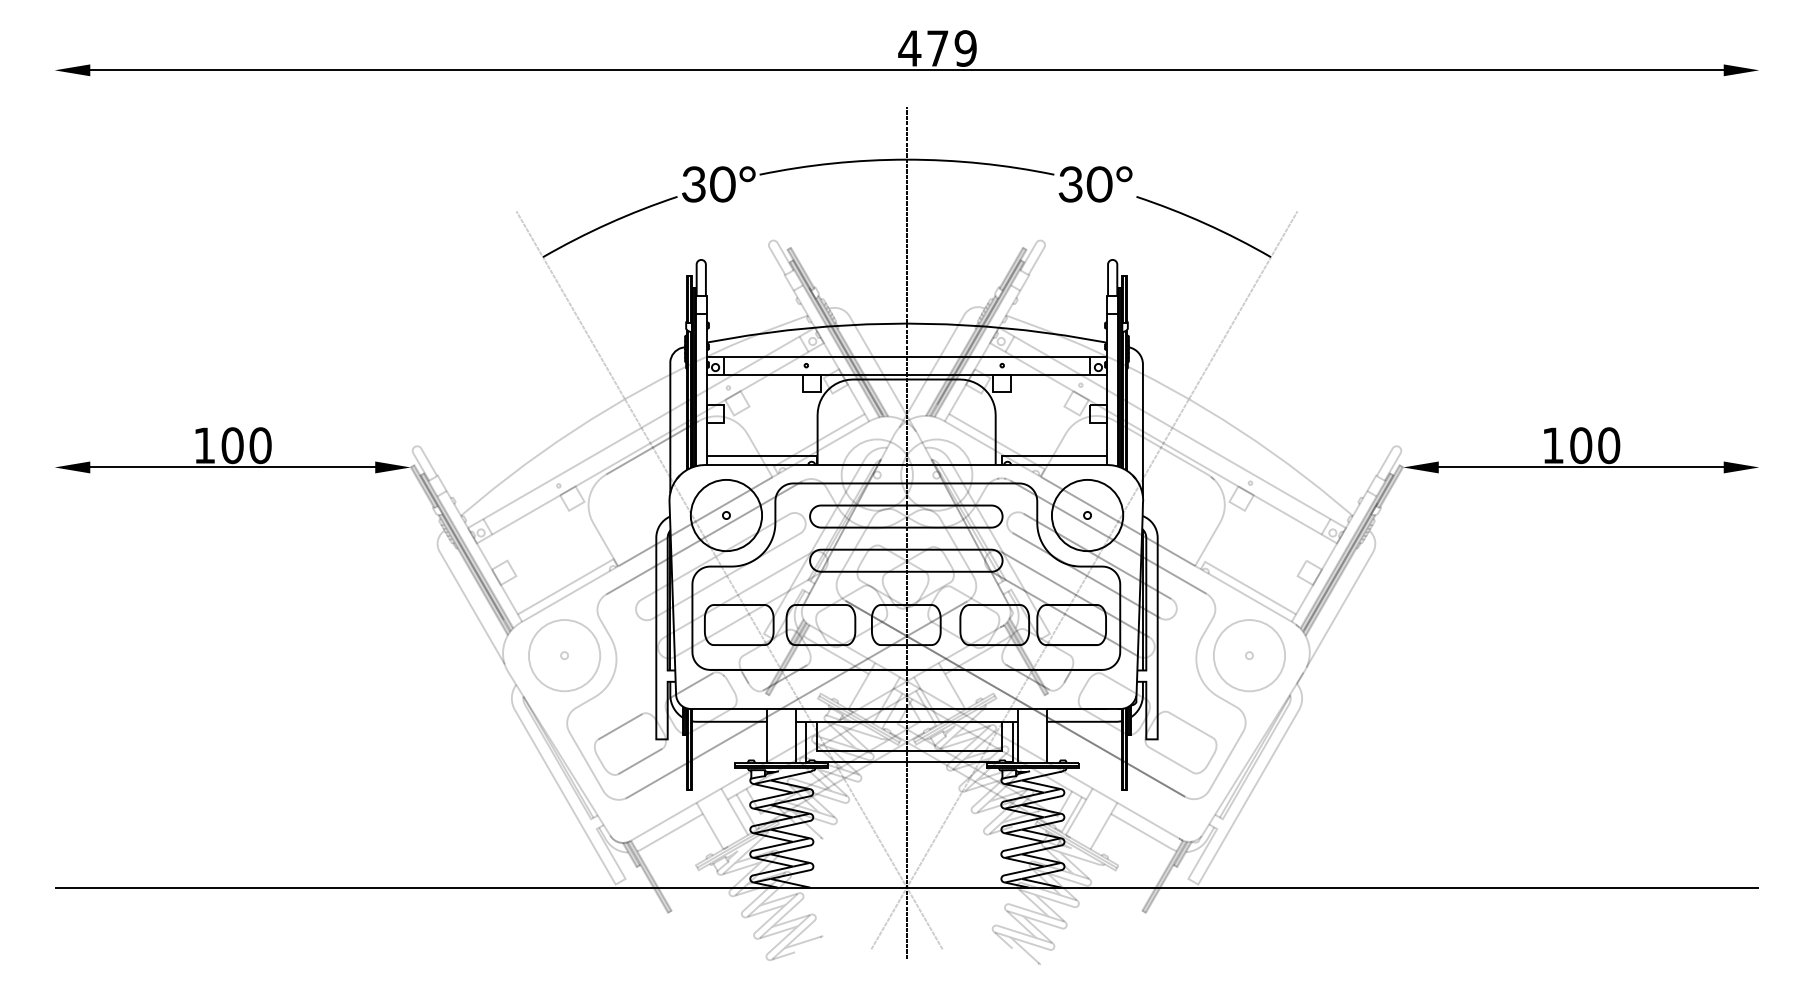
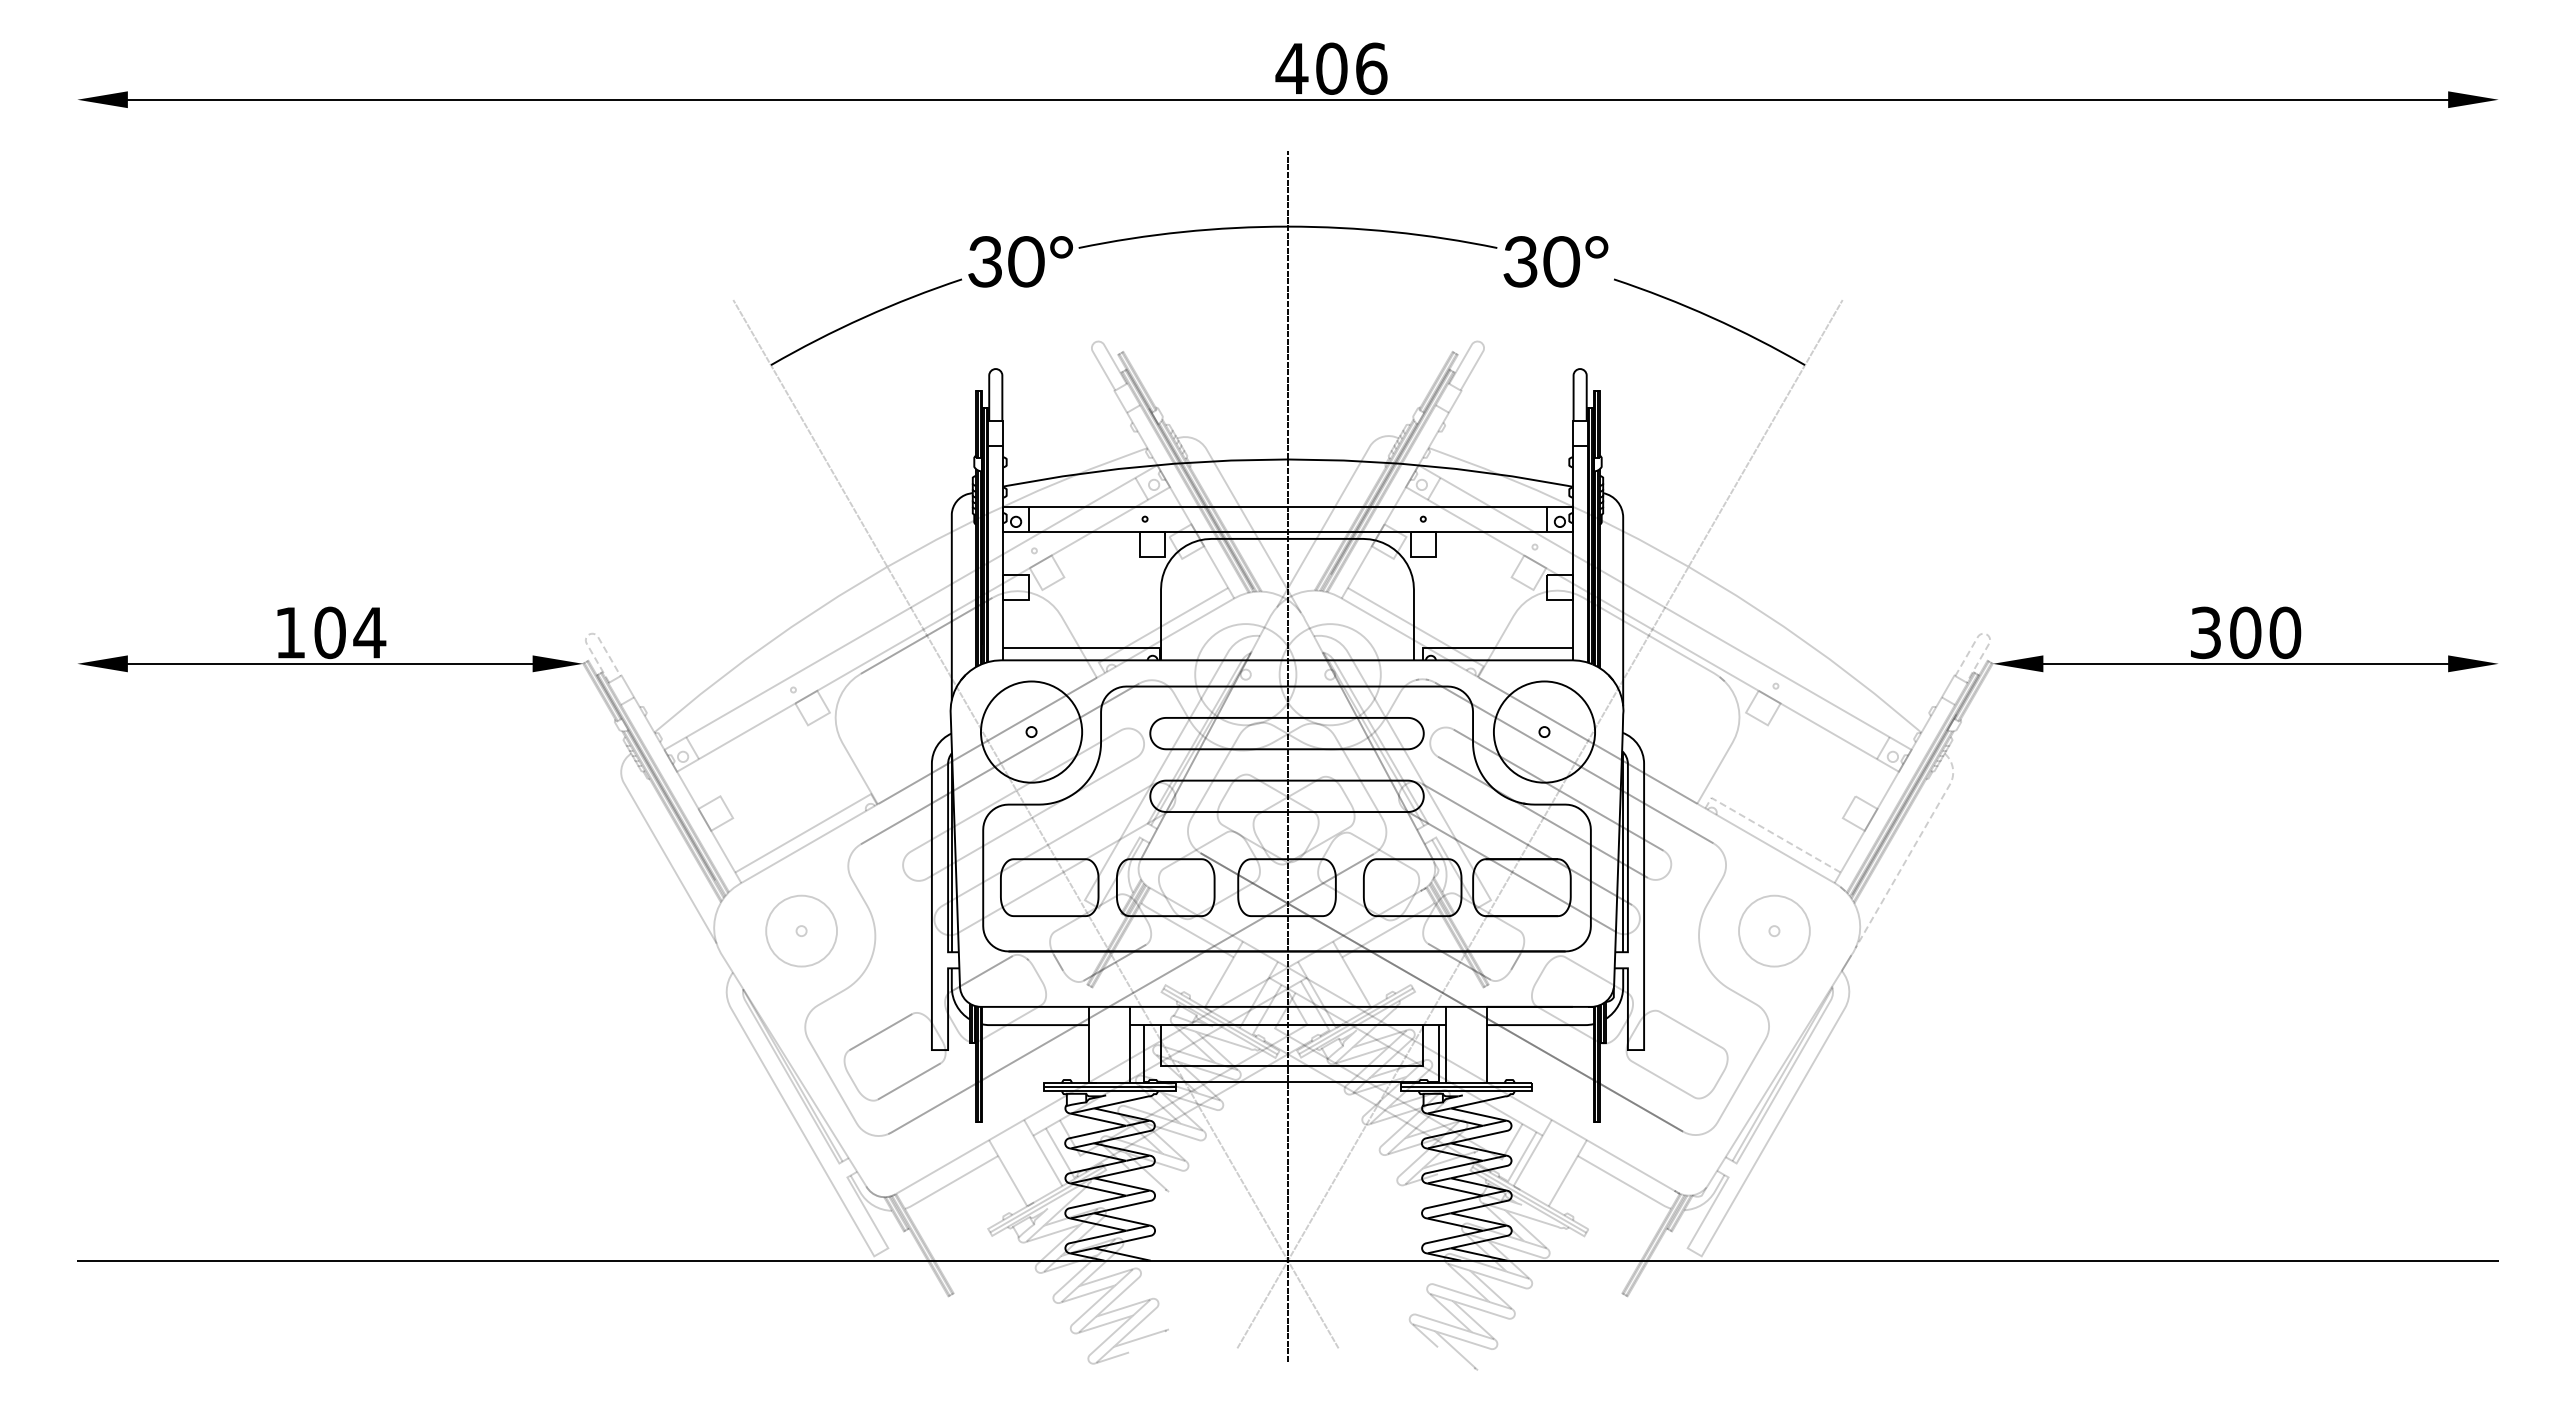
text: (951, 48) -> (1351, 68), 479 -> 406
text: (260, 445) -> (369, 632), 100 -> 104
text: (1552, 445) -> (2205, 632), 100 -> 300
line: (415, 446) -> (589, 634), solid -> dashed
line: (1398, 446) -> (1986, 634), solid -> dashed
line: (1246, 585) -> (1770, 831), solid -> dashed
line: (1348, 596) -> (1914, 846), solid -> dashed
circle: (564, 655) -> (801, 930), size x0.7
circle: (1249, 655) -> (1774, 930), size x0.7

